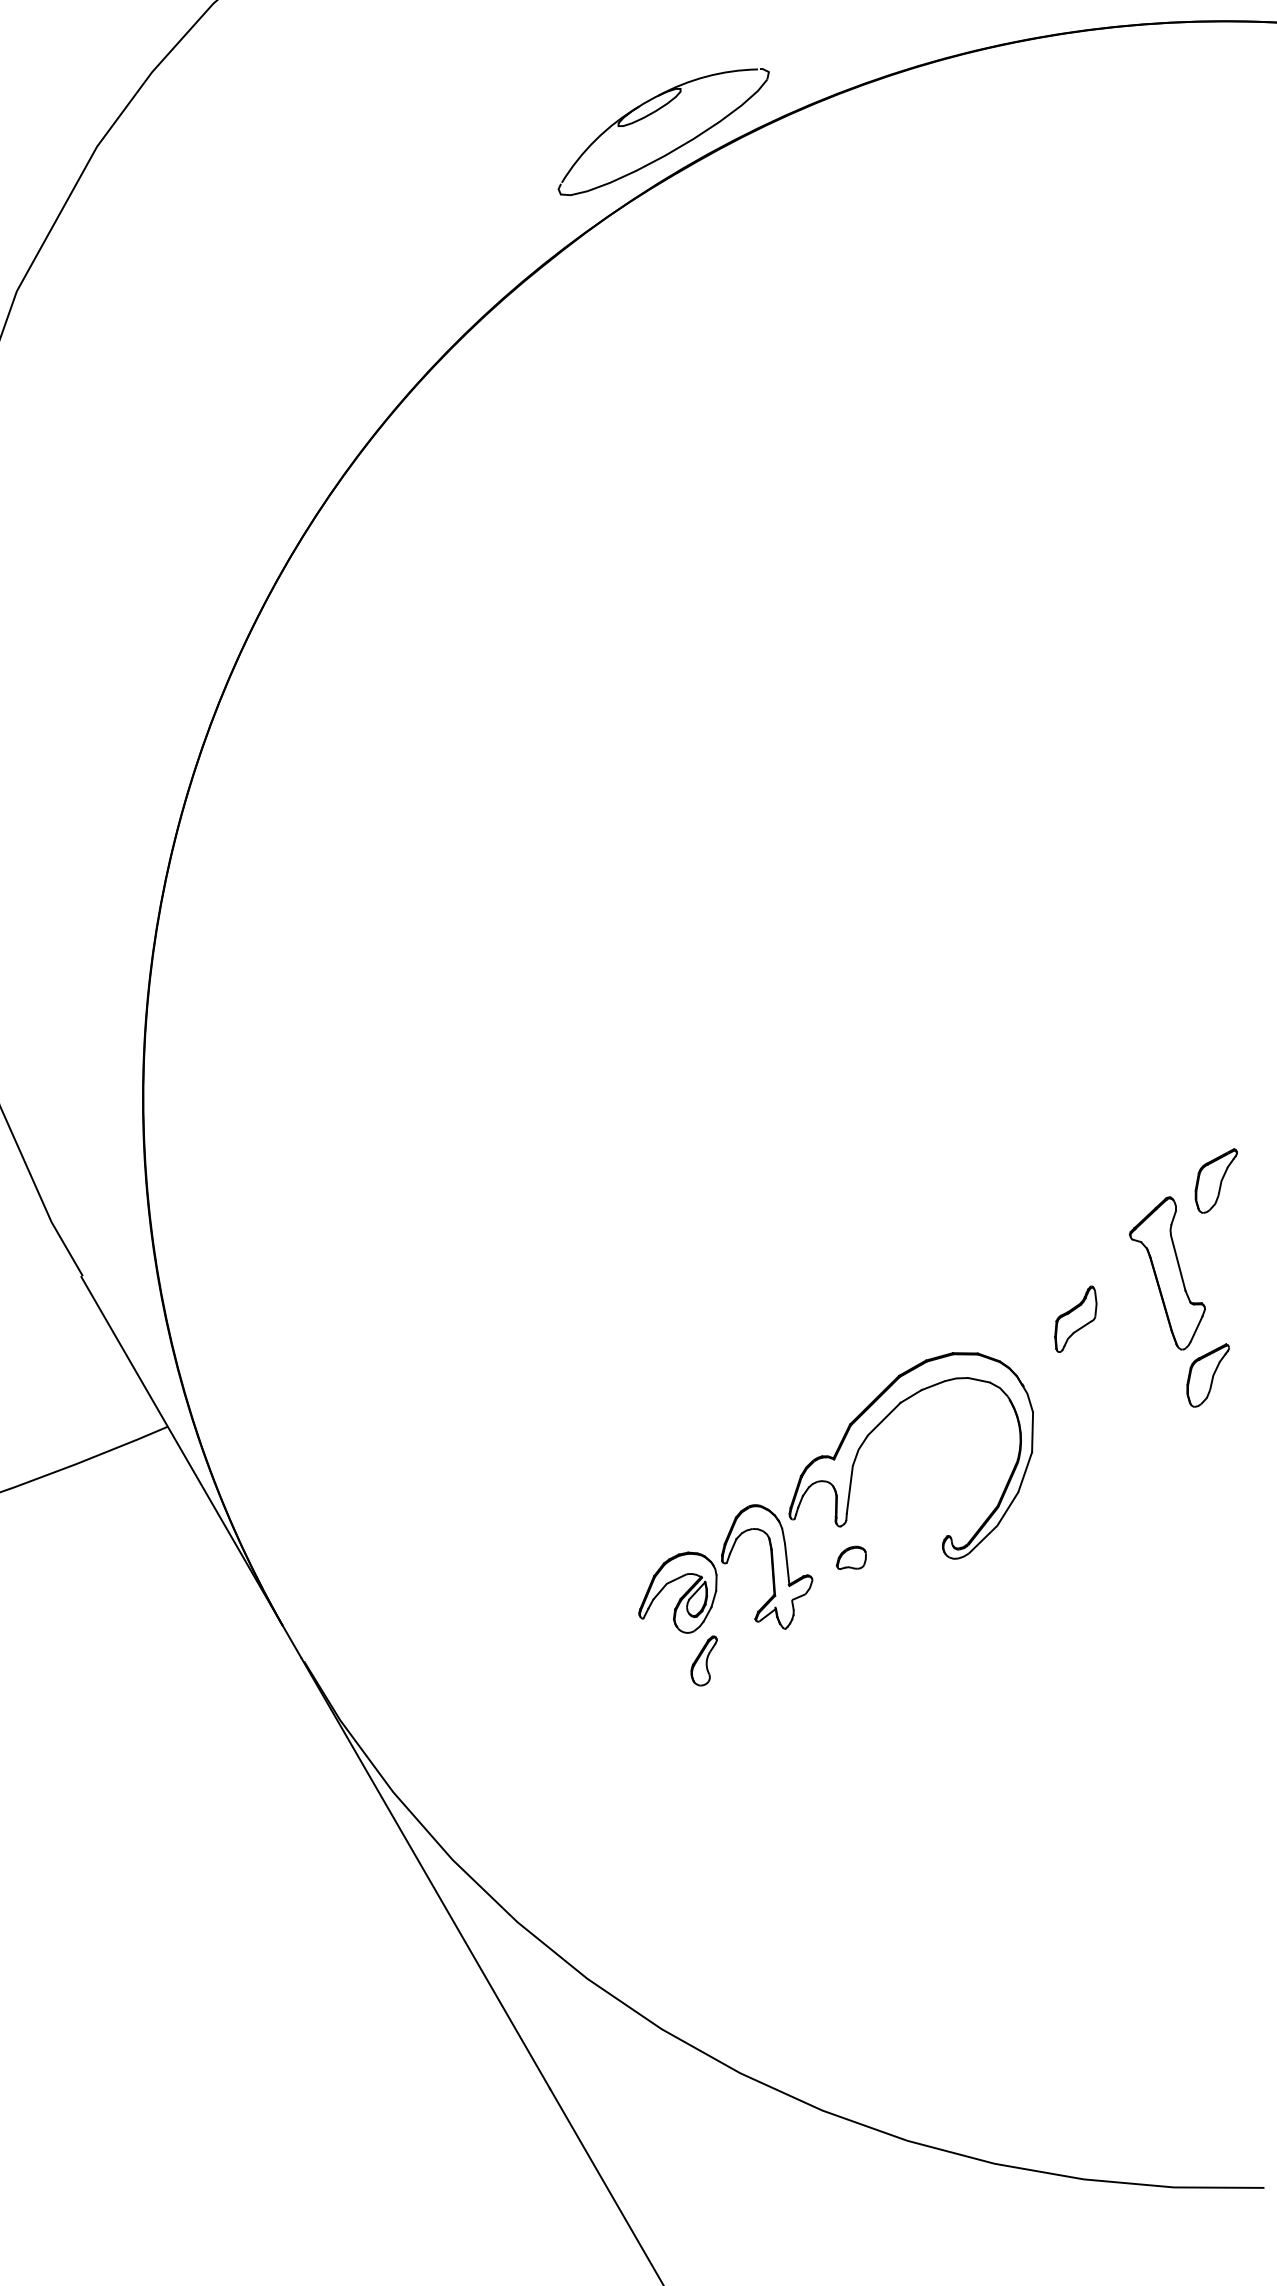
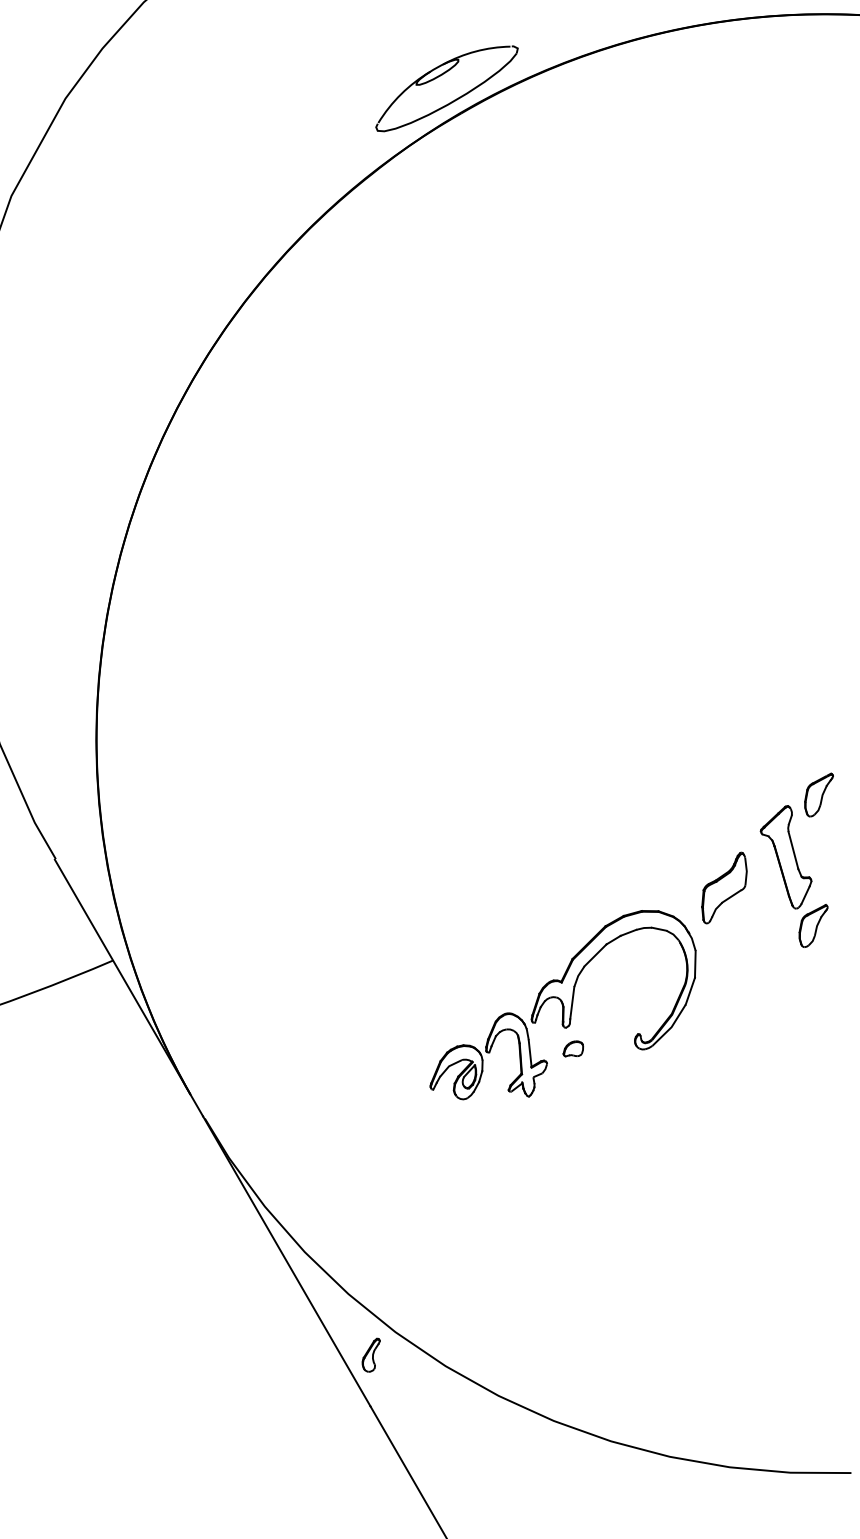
part: (1075, 1319) -> (724, 888), size x1.6
part: (703, 1659) -> (370, 1354), moved

